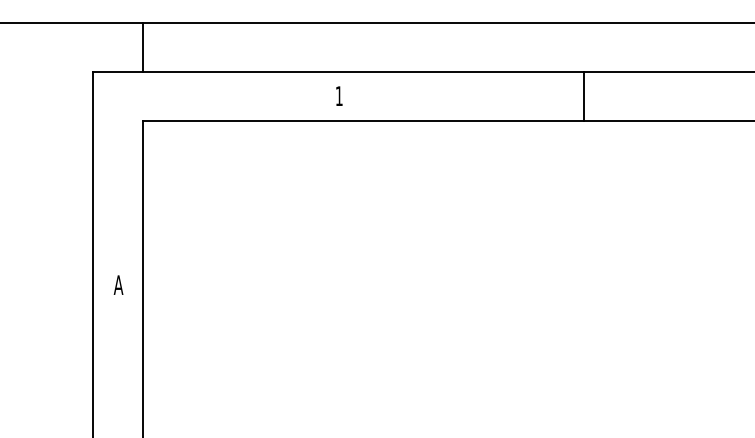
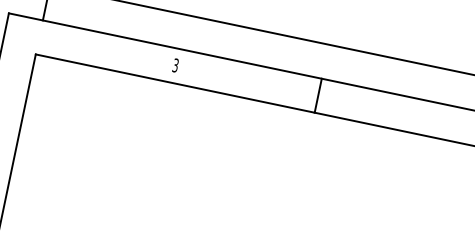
text: (338, 96) -> (175, 65), 1 -> 3
line: (584, 96) -> (318, 95), moved

